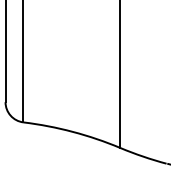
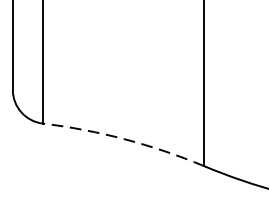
arc: (72, 131) -> (124, 138), solid -> dashed

